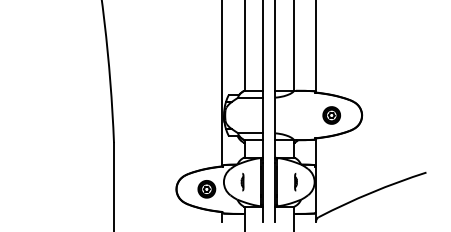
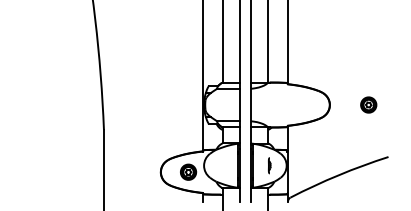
part: (331, 115) -> (368, 105), moved
part: (242, 182) -> (220, 166), removed

